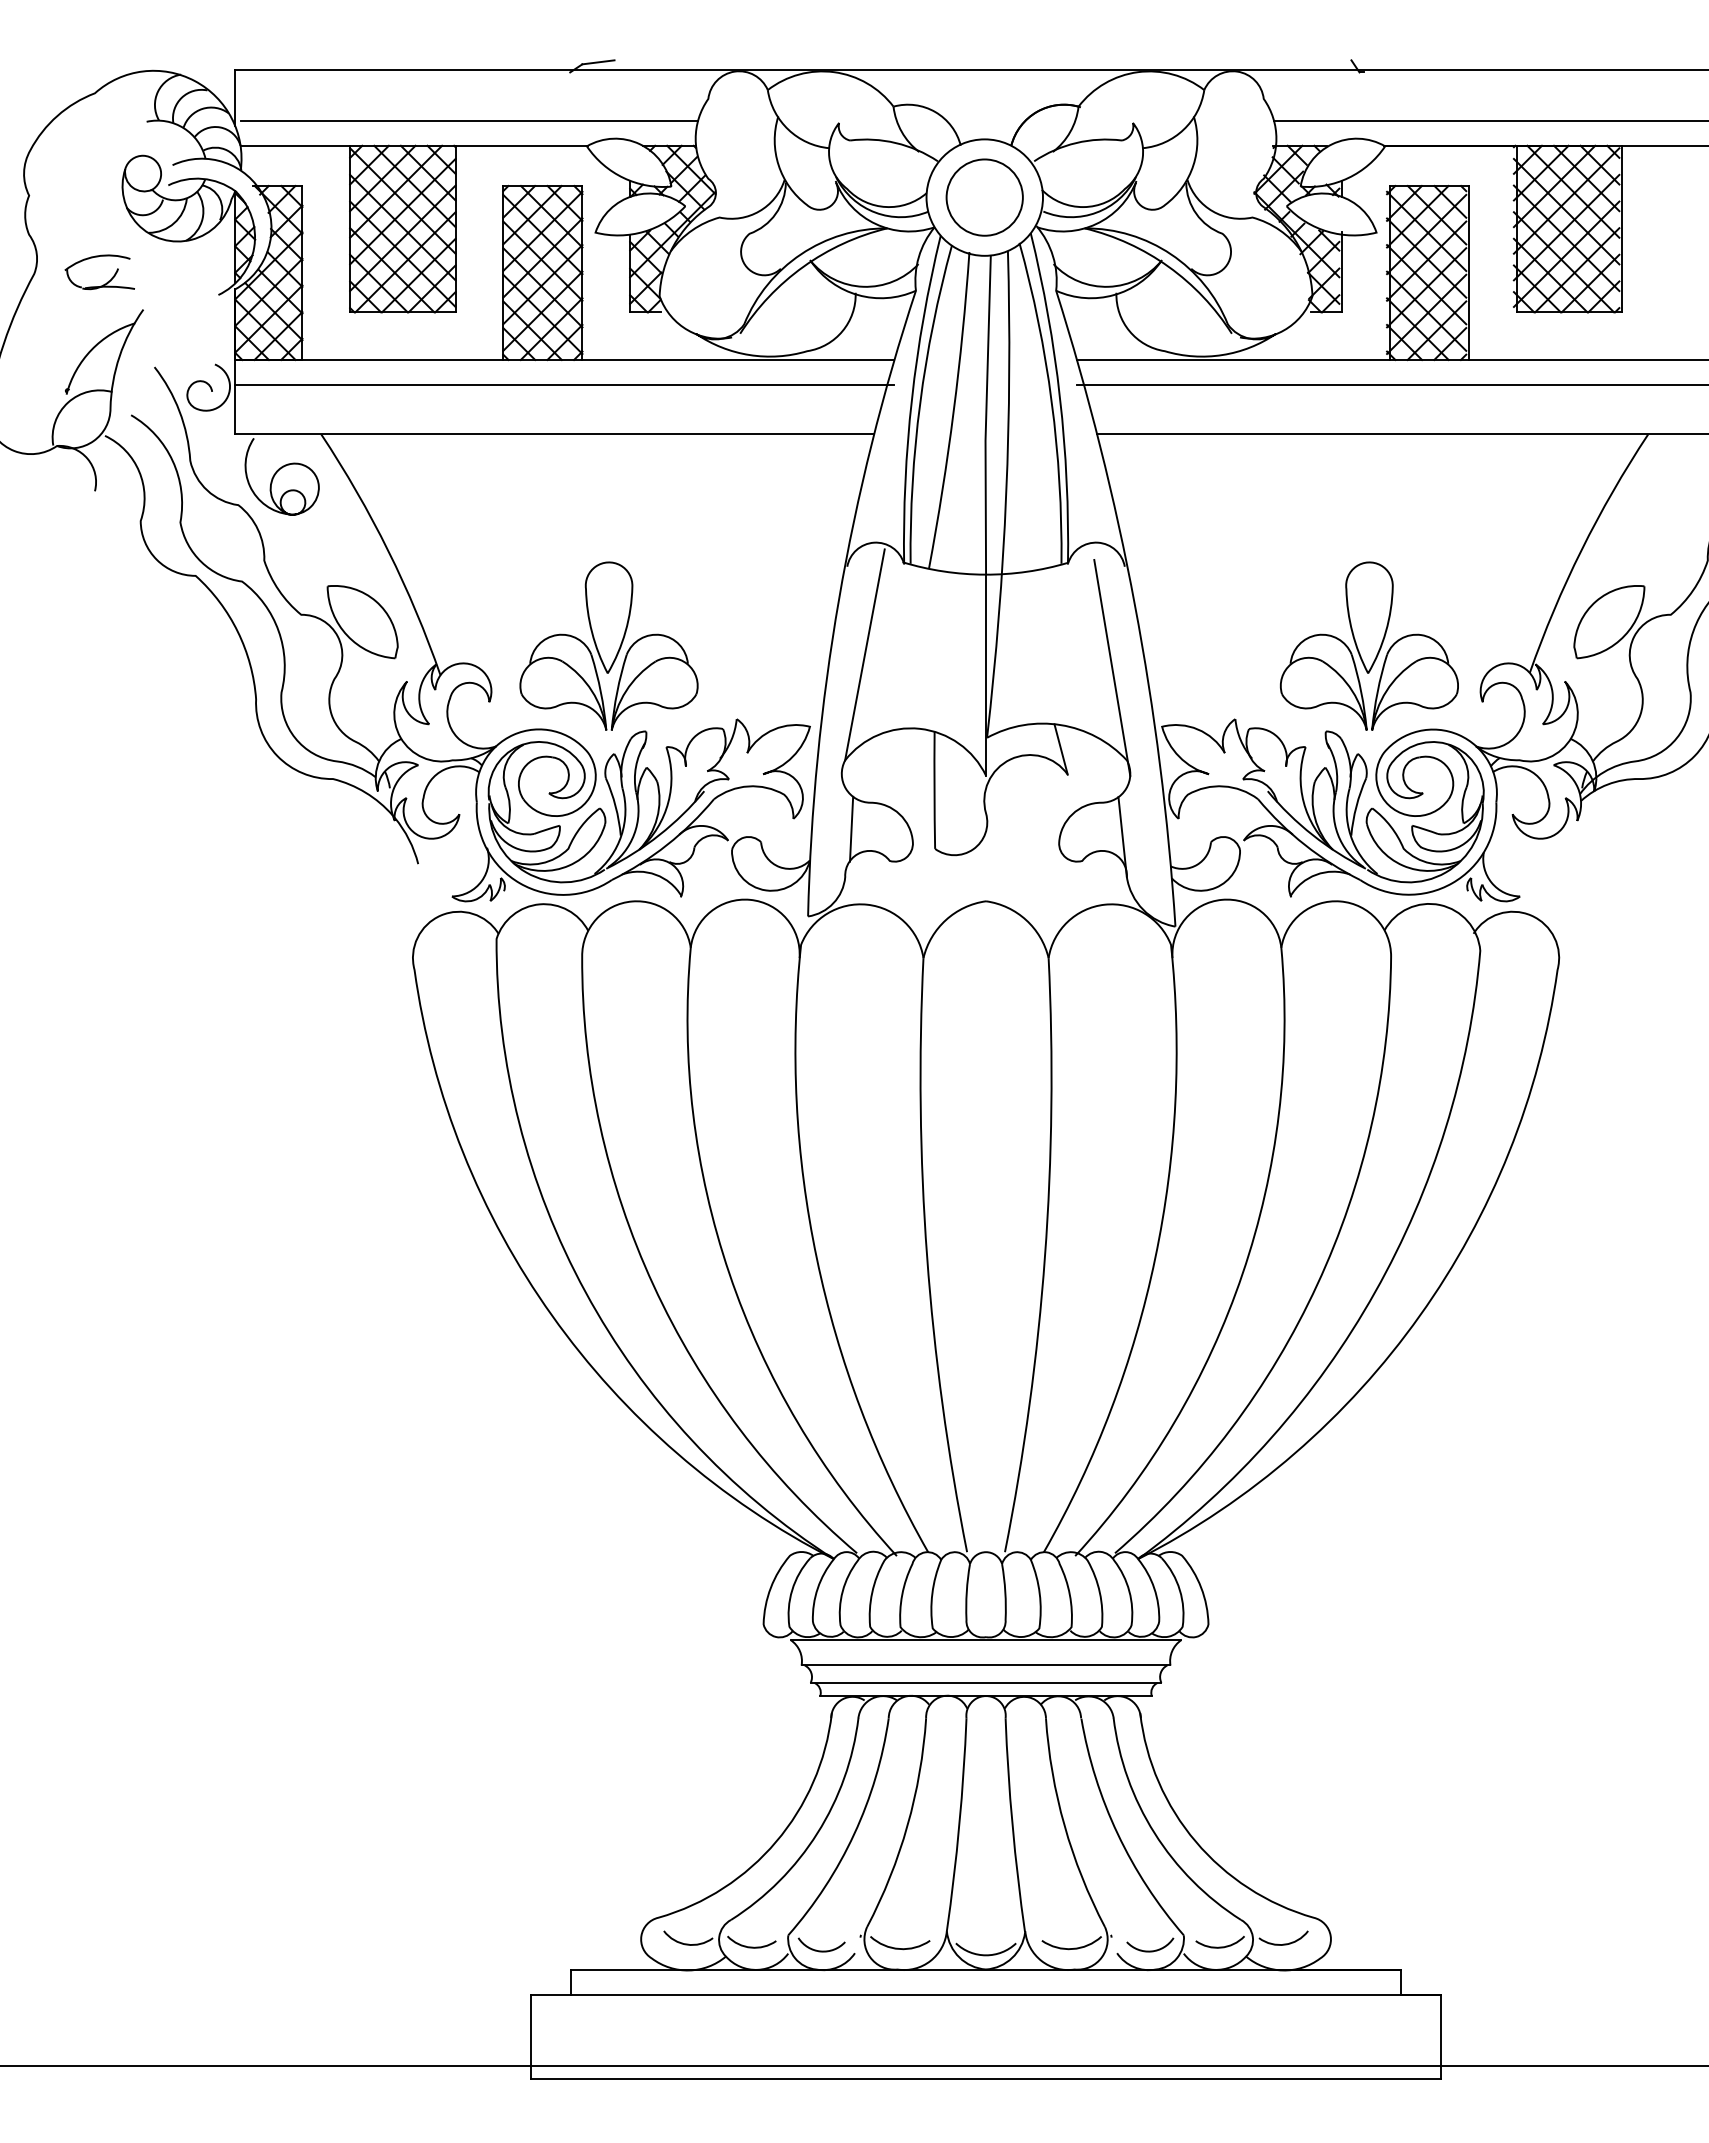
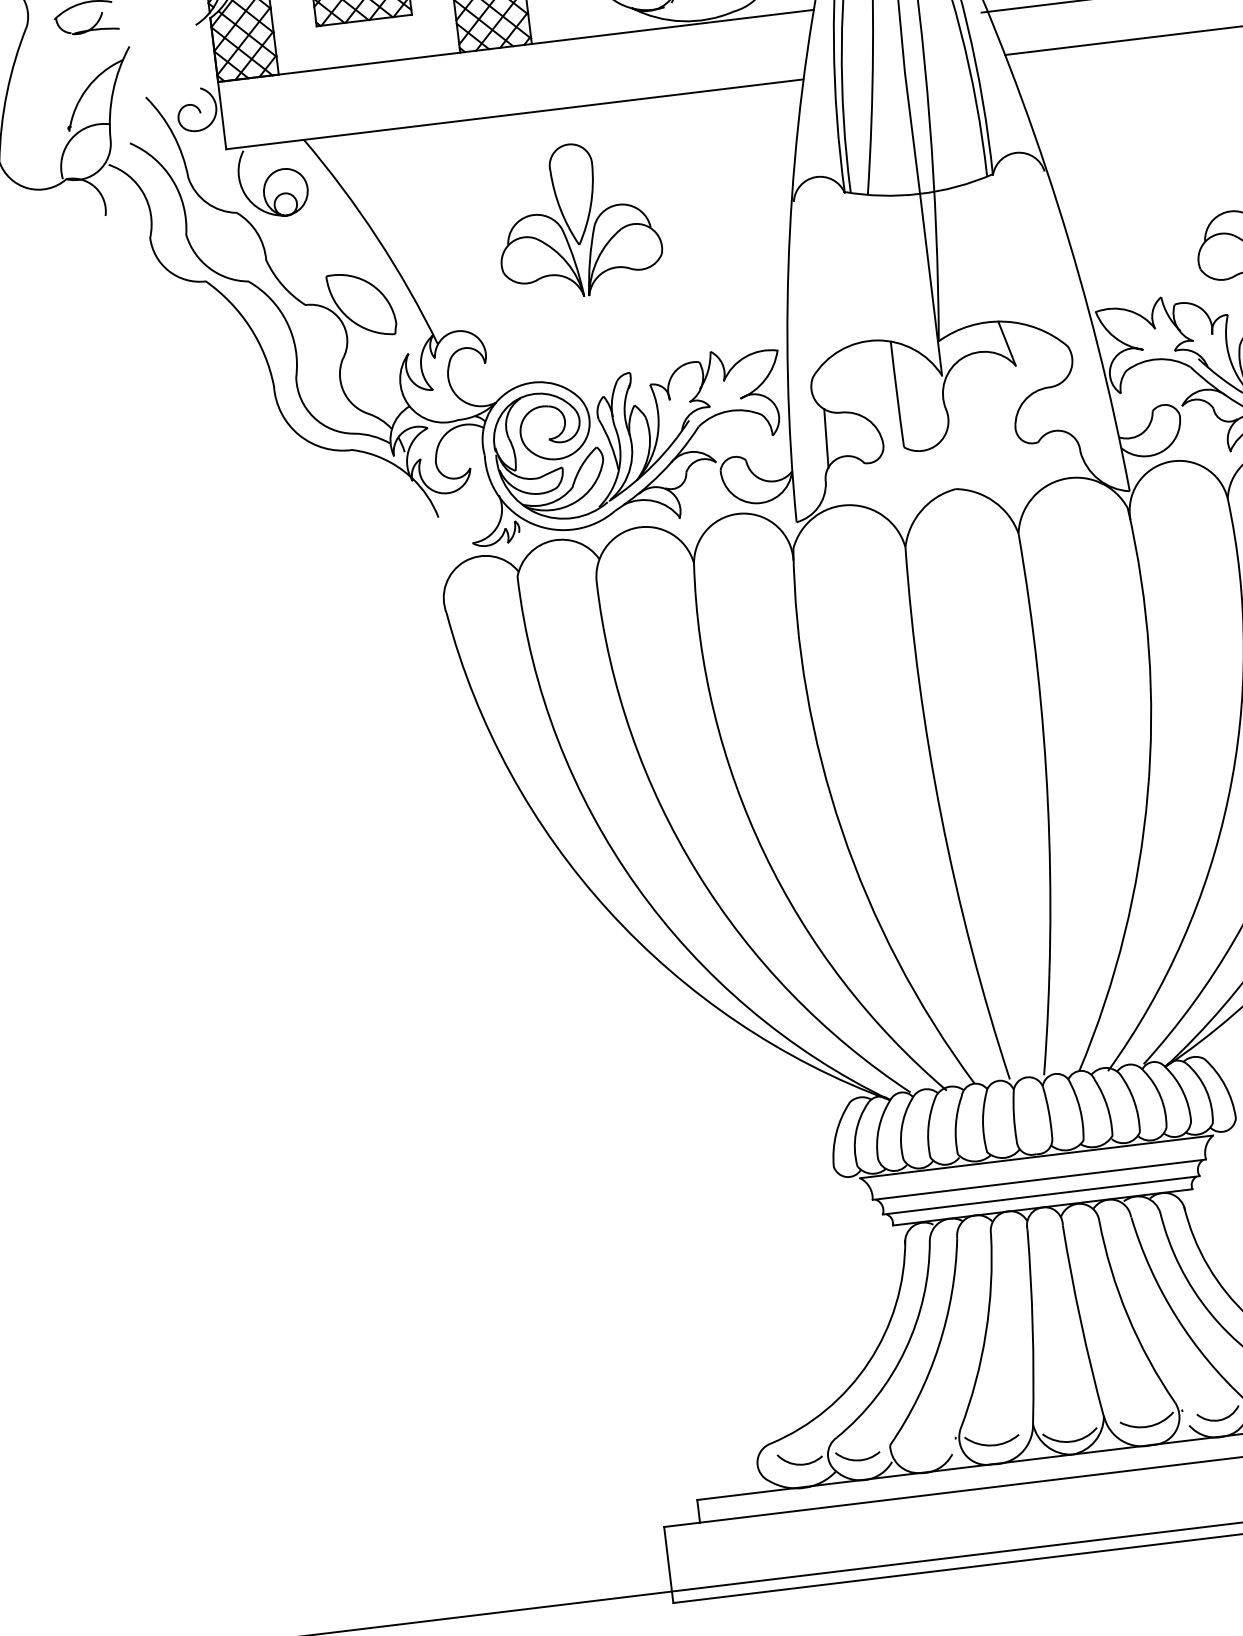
line: (564, 385) -> (518, 69), removed
part: (608, 645) -> (576, 219), moved
line: (864, 654) -> (818, 279), removed
line: (1112, 667) -> (1044, 263), removed
line: (1122, 837) -> (1072, 416), removed
arc: (821, 1950) -> (921, 1455), removed

